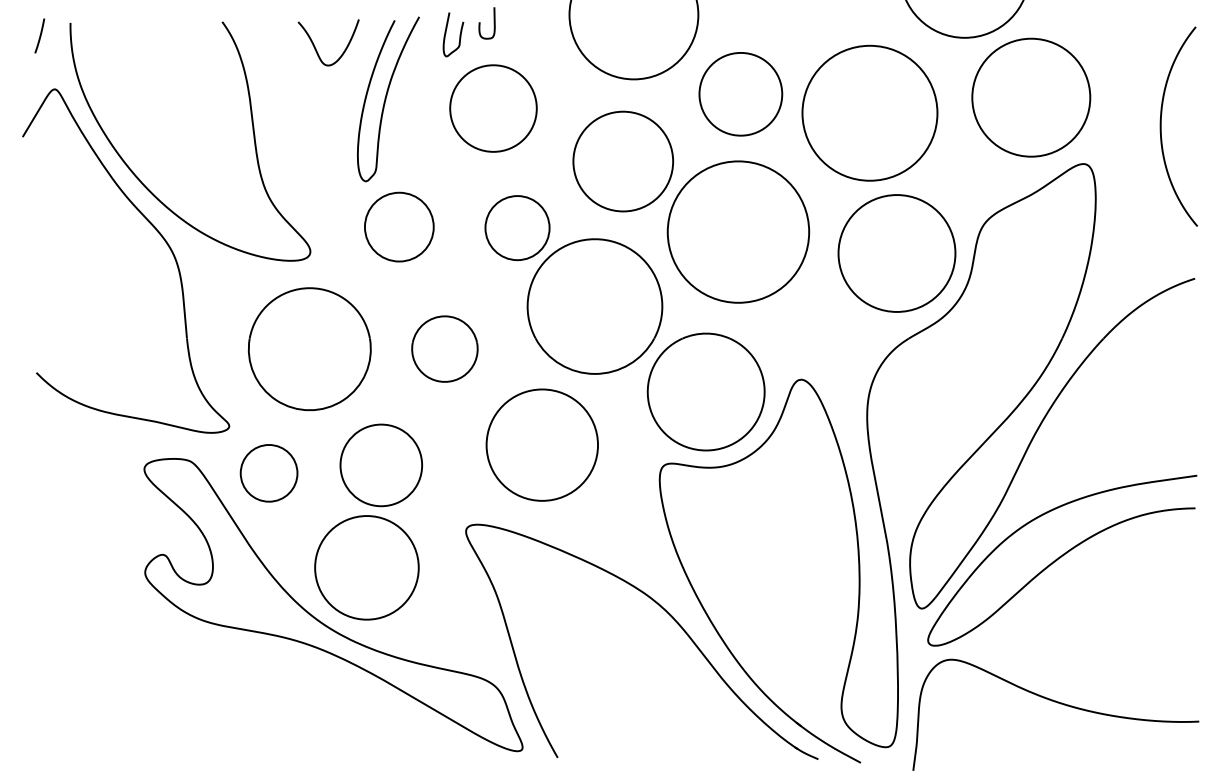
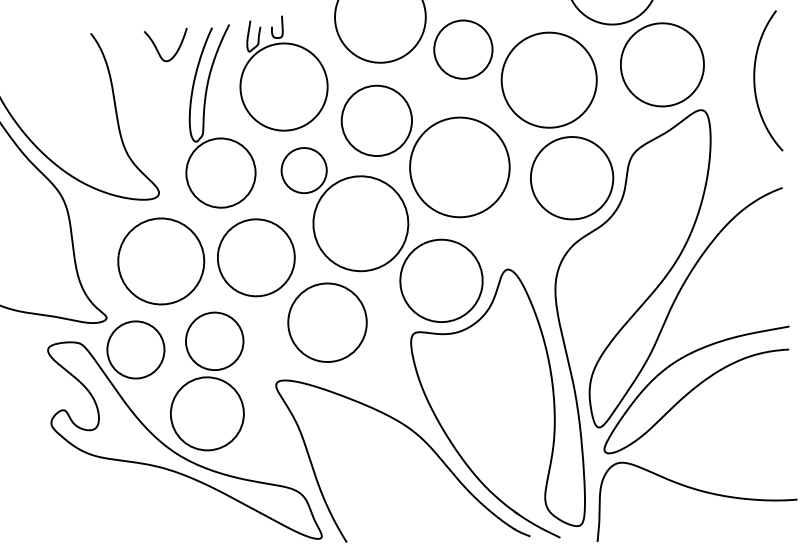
circle: (740, 94) -> (463, 49), moved
circle: (493, 108) -> (284, 87), size x1.43
circle: (399, 227) -> (221, 173), size x1.43
part: (444, 348) -> (256, 257), size x1.67
circle: (268, 472) -> (135, 349), size x1.43

